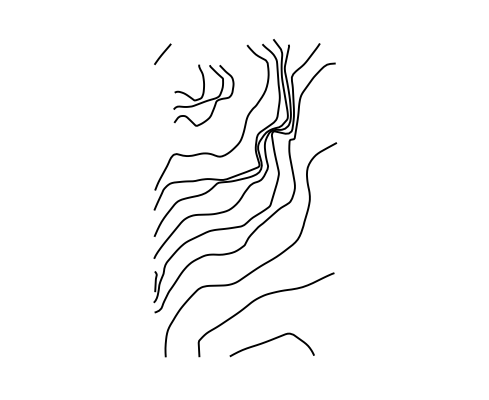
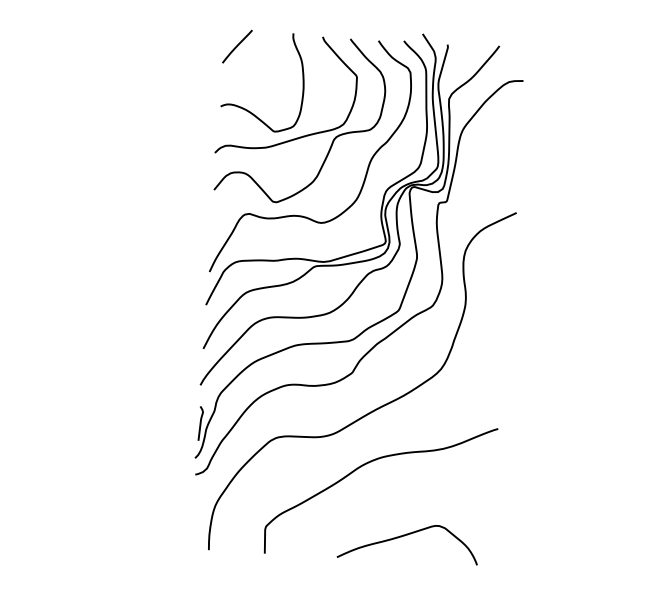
part: (203, 95) -> (300, 119), size x1.67
curve: (270, 341) -> (406, 536), moved

